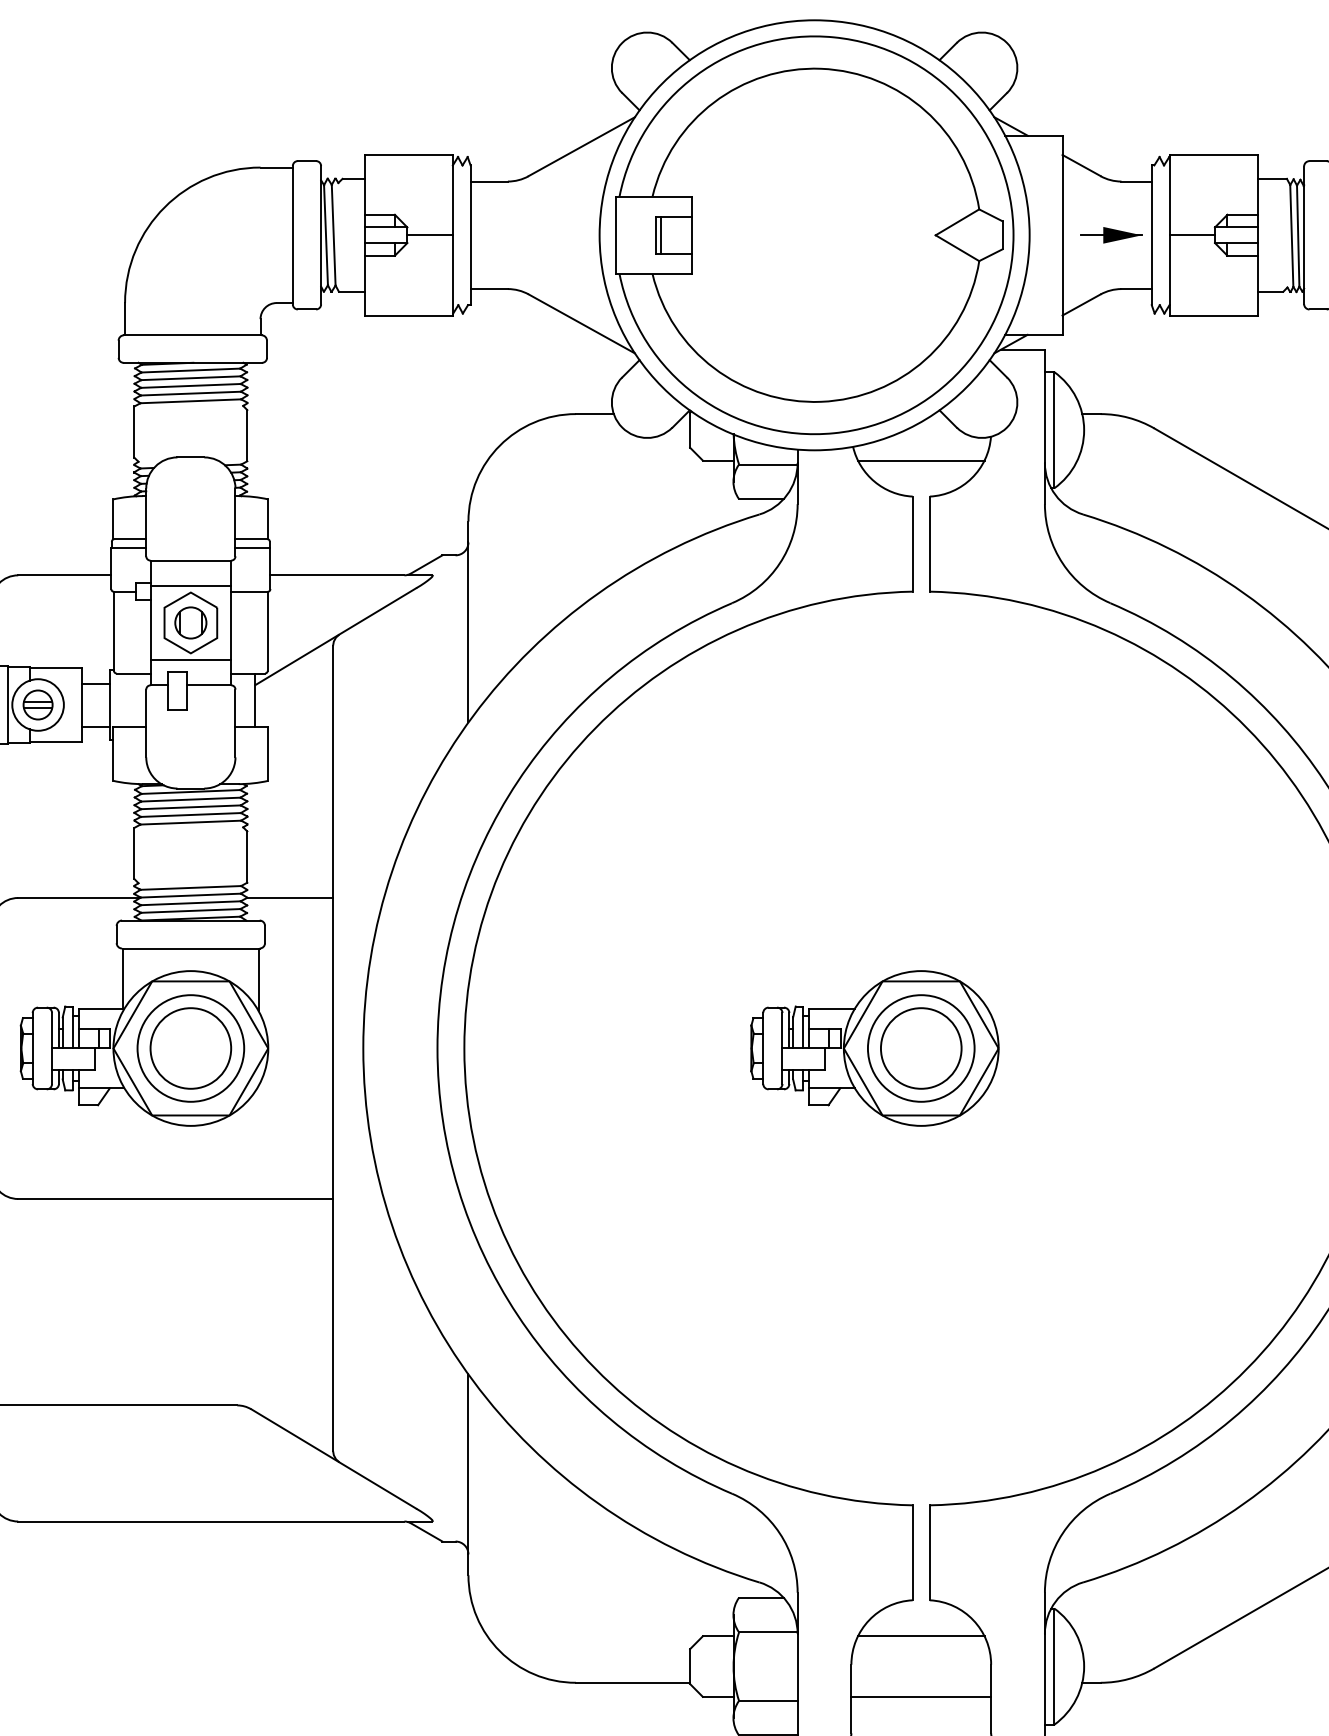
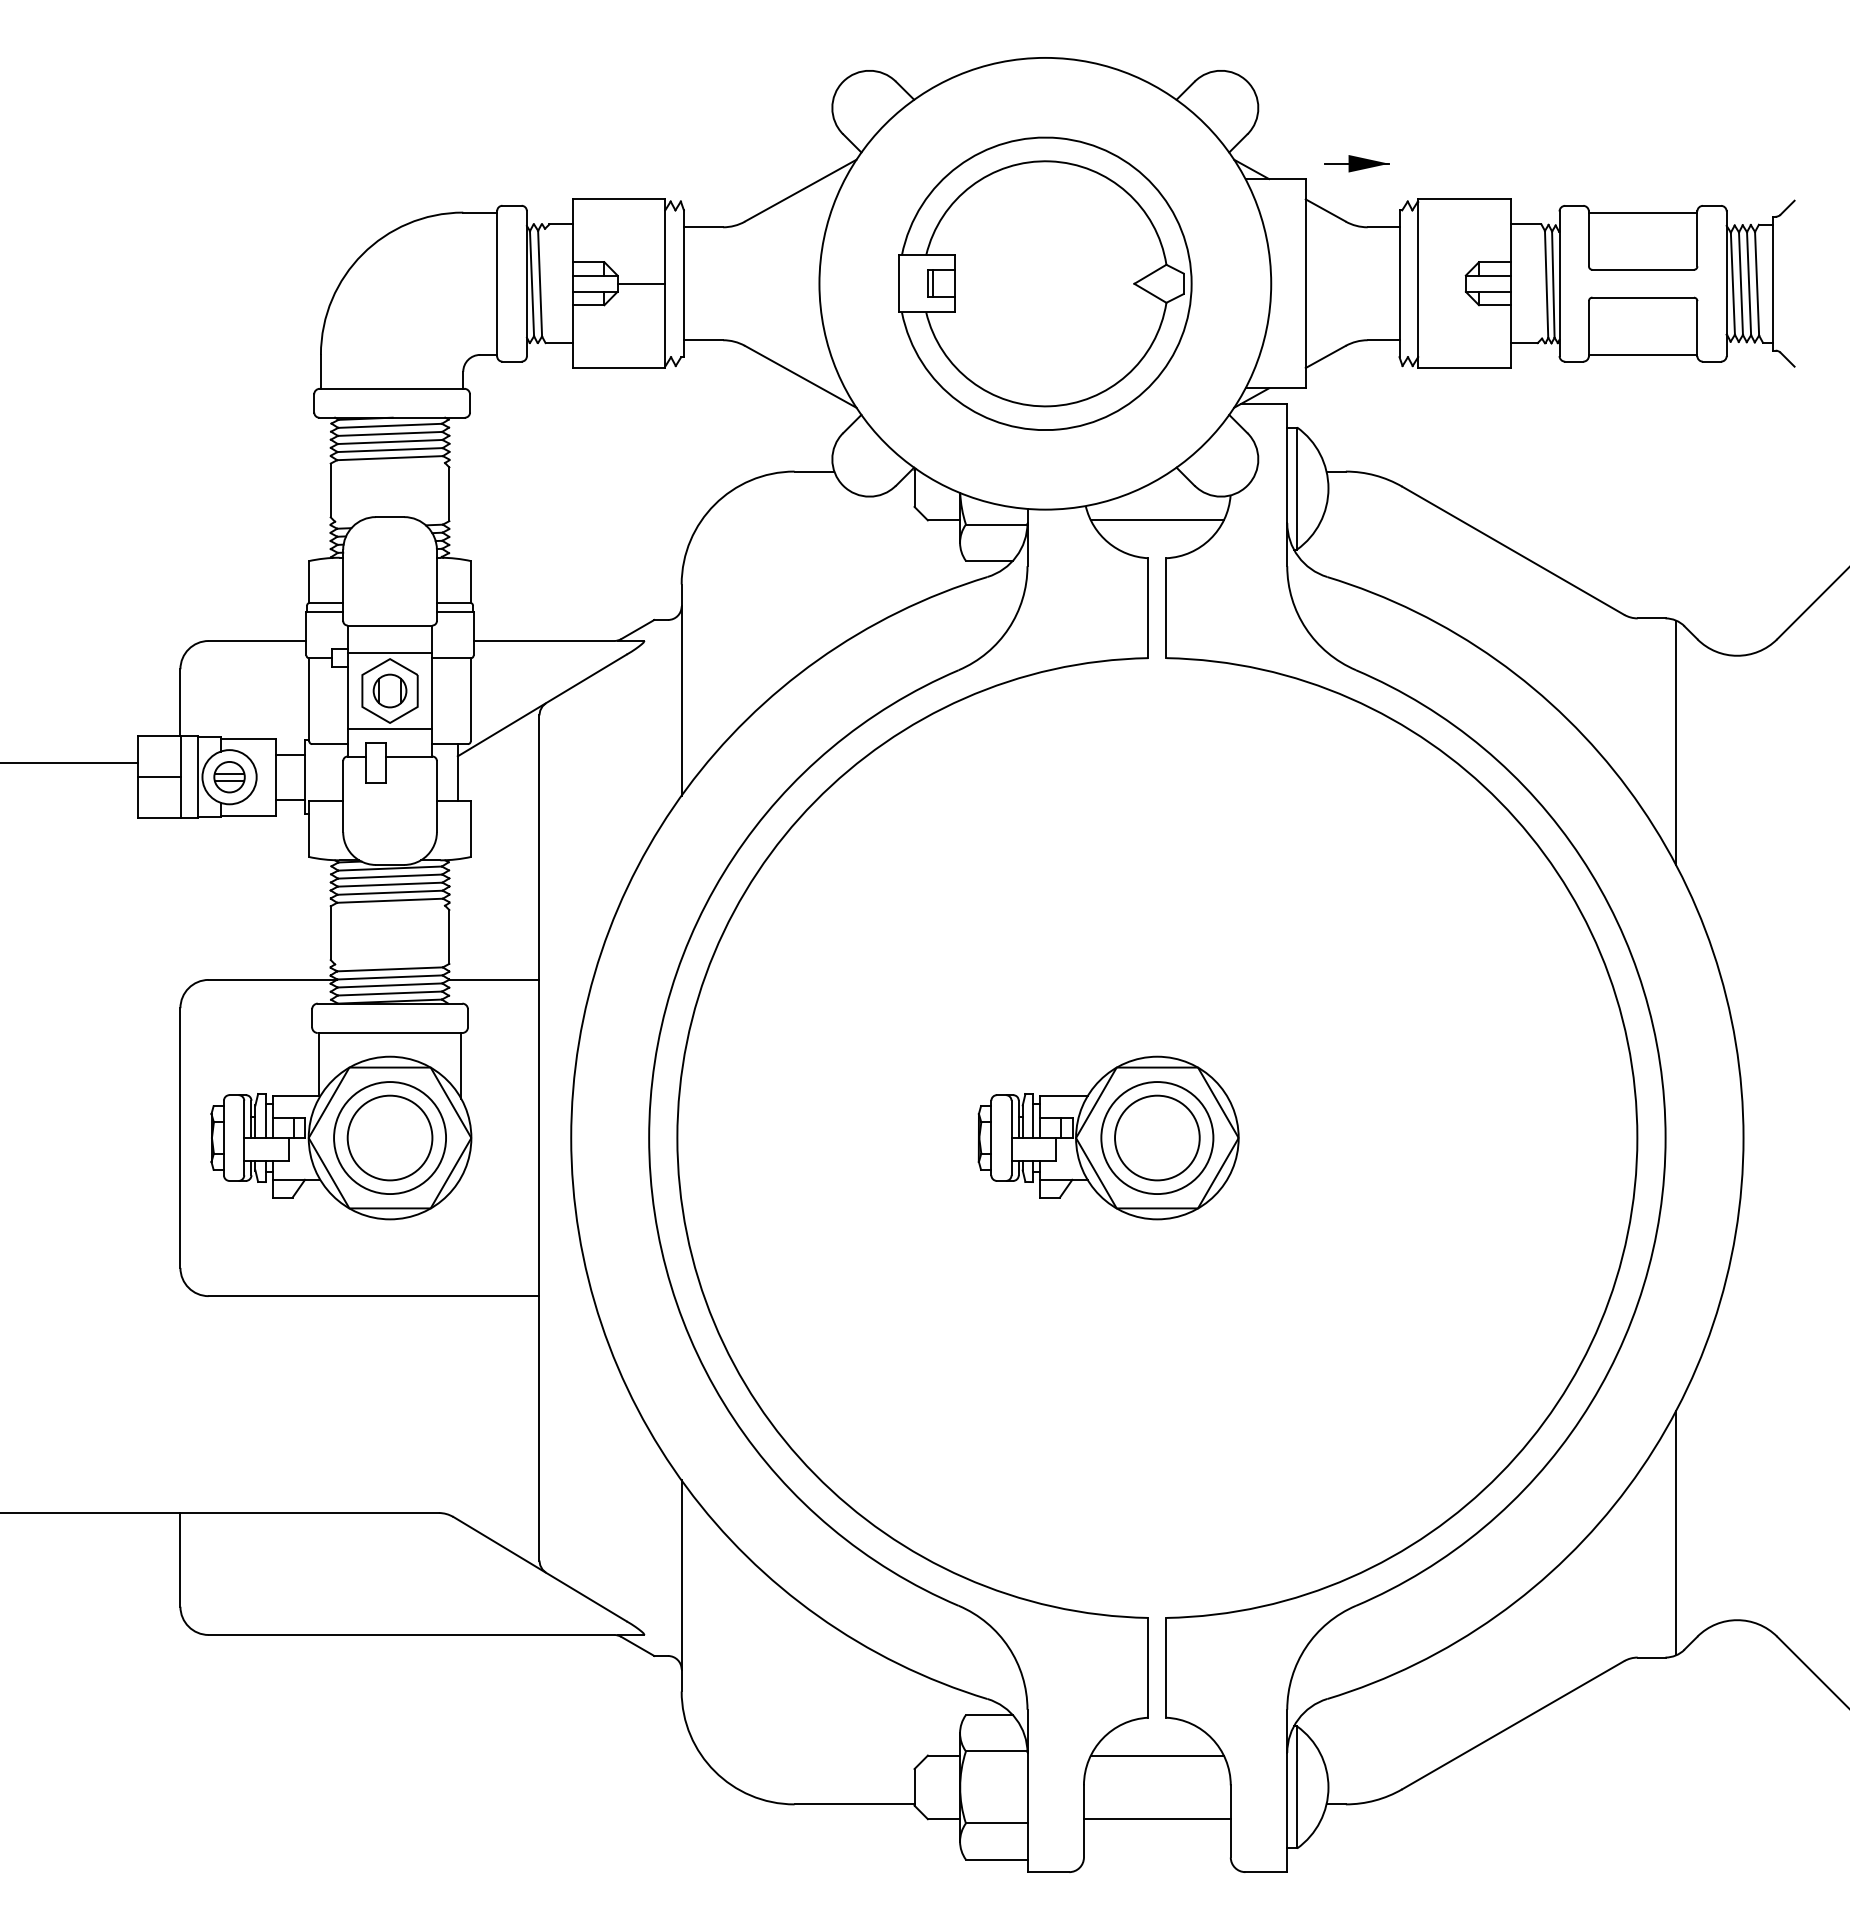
part: (814, 235) -> (1045, 283), size x0.7
part: (1110, 235) -> (1356, 163), moved
line: (1191, 235) -> (1441, 283), removed

